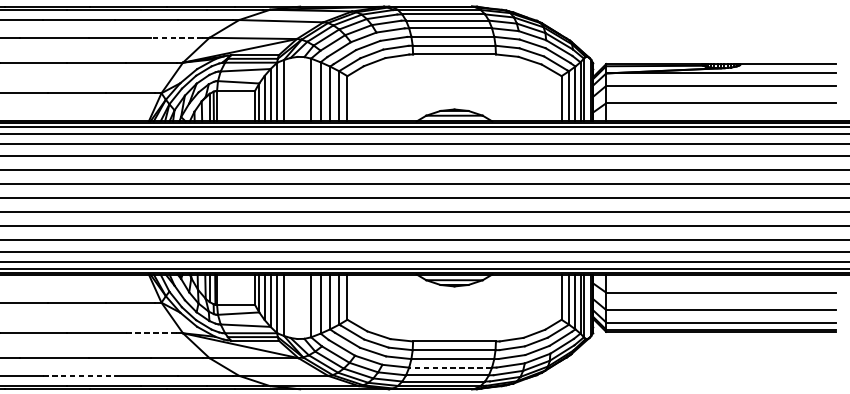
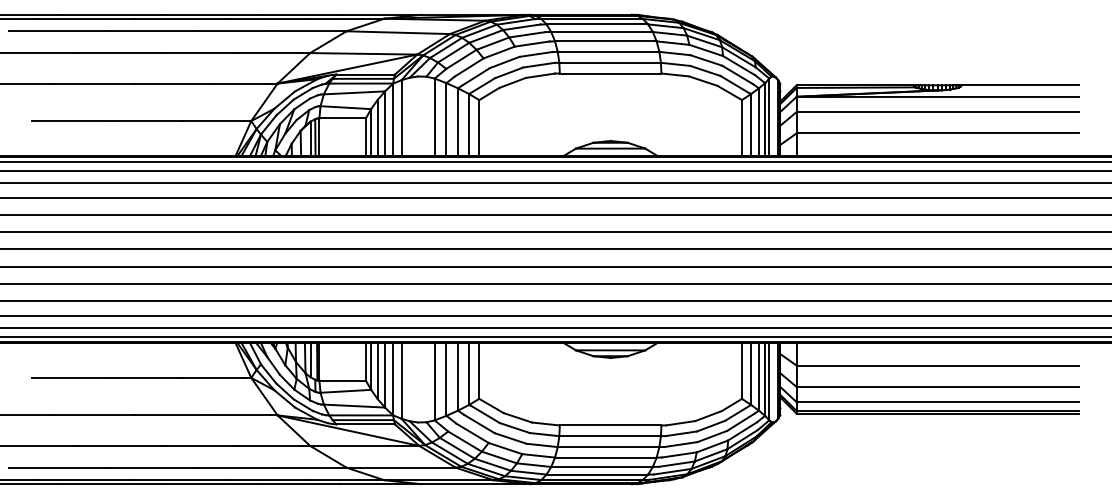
line: (176, 38) -> (269, 53), dashed -> solid
line: (151, 333) -> (238, 415), dashed -> solid
line: (450, 367) -> (605, 457), dashed -> solid
line: (79, 375) -> (150, 467), dashed -> solid

